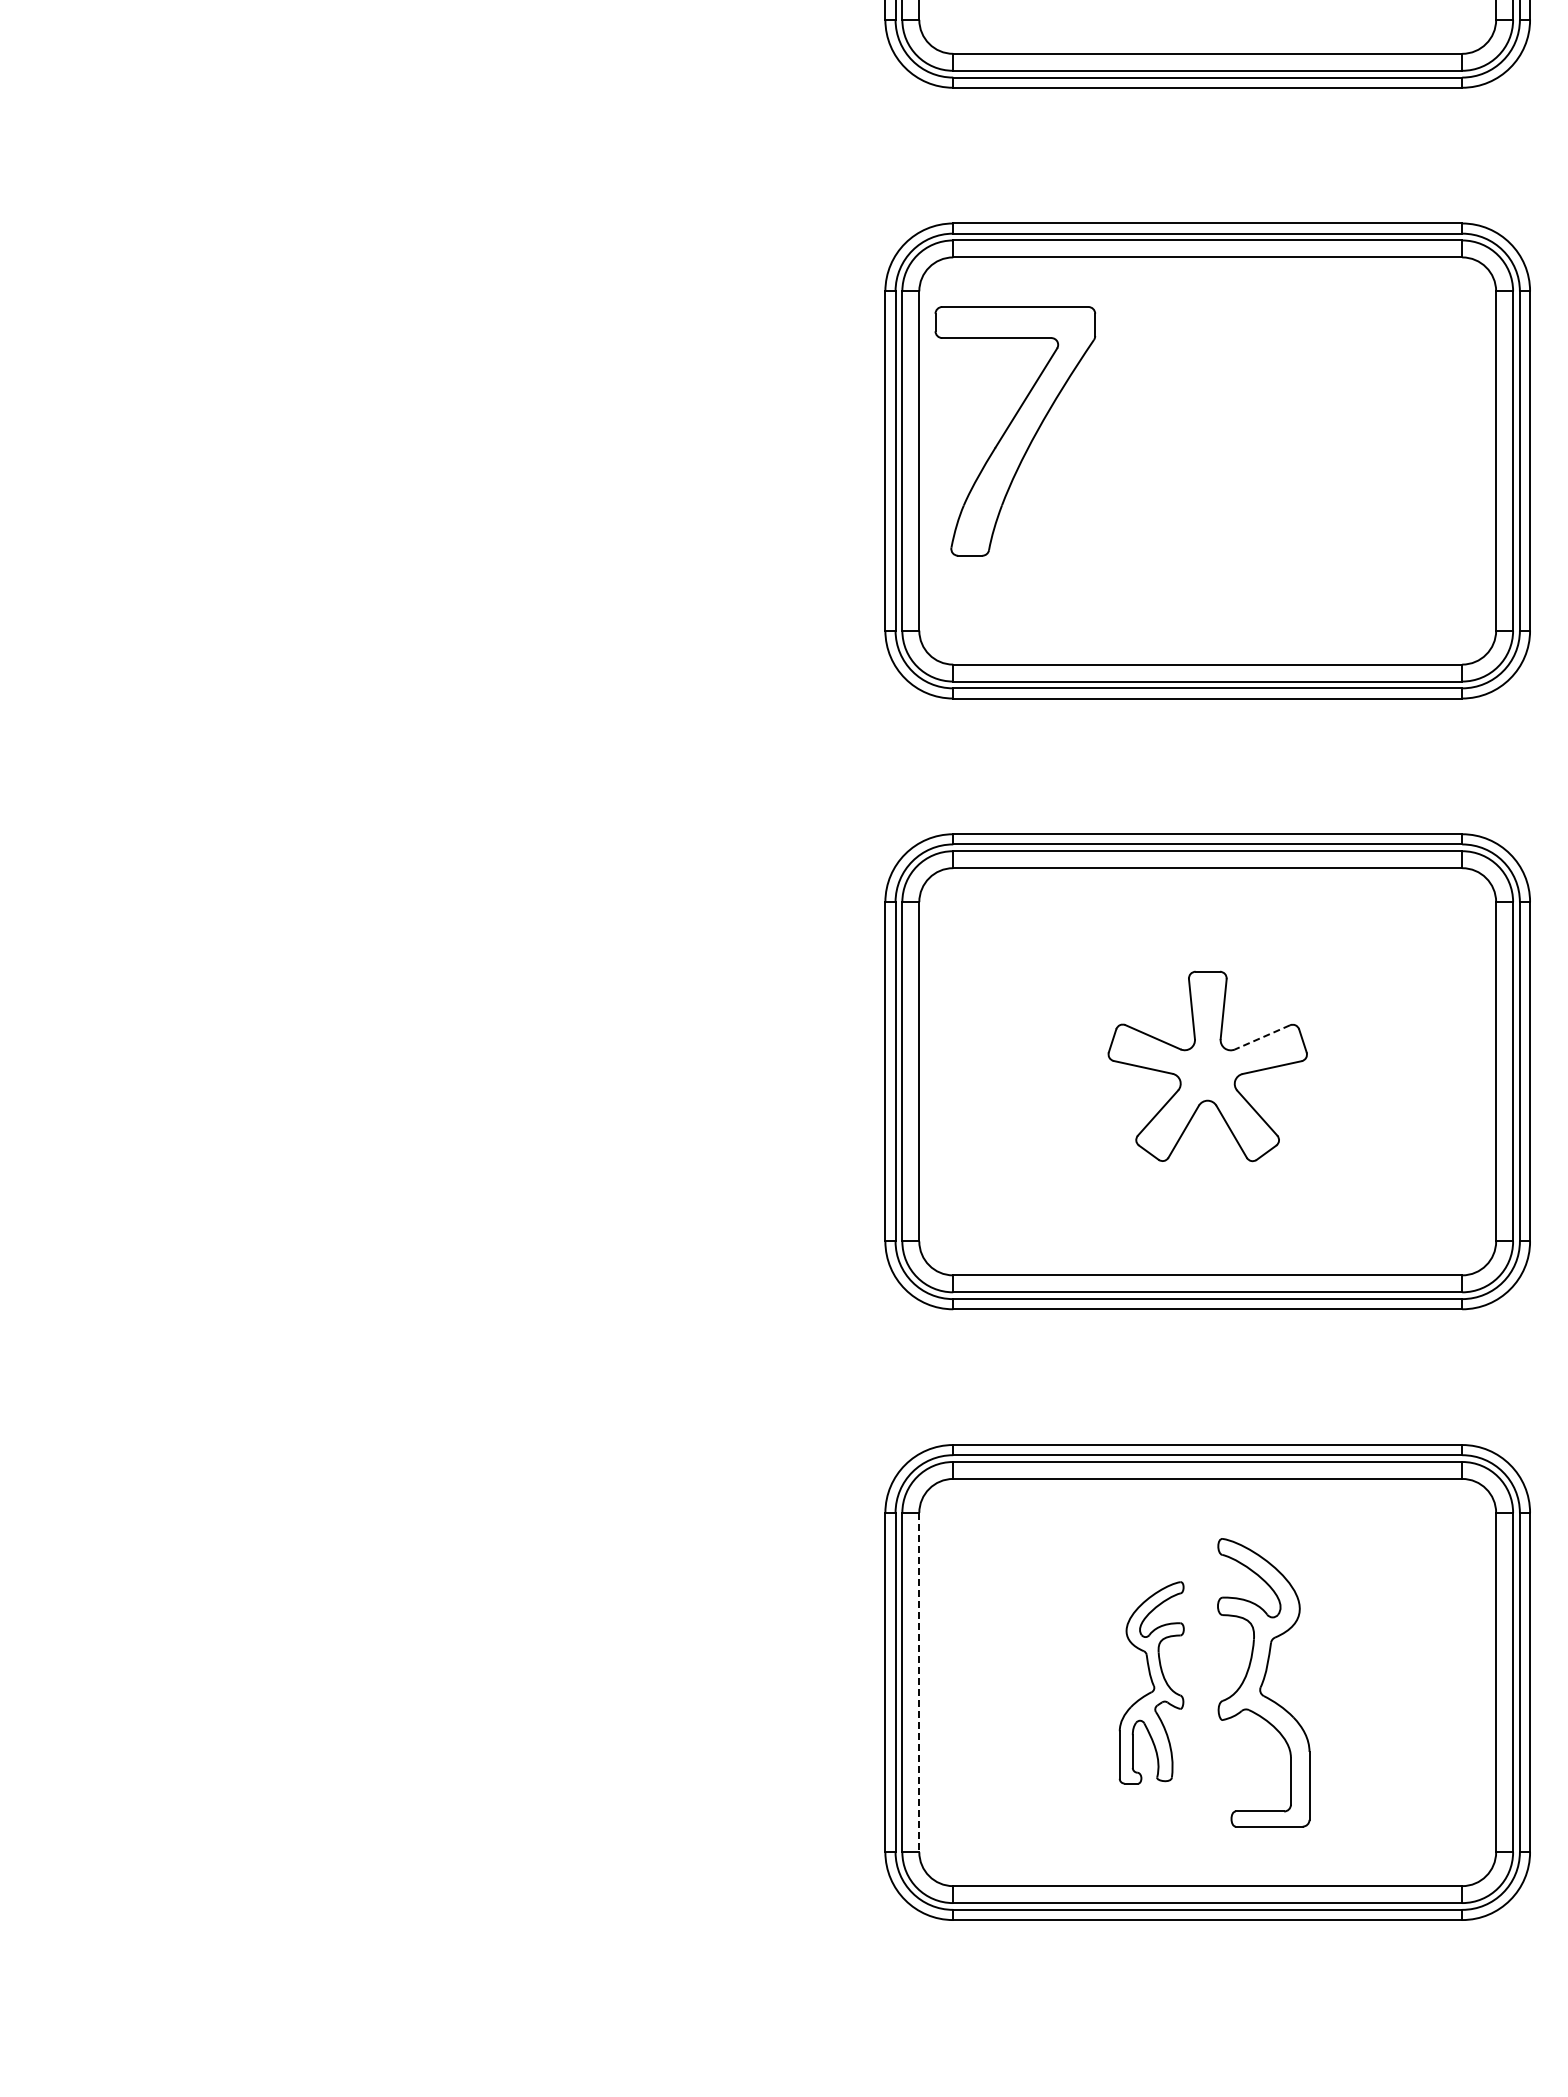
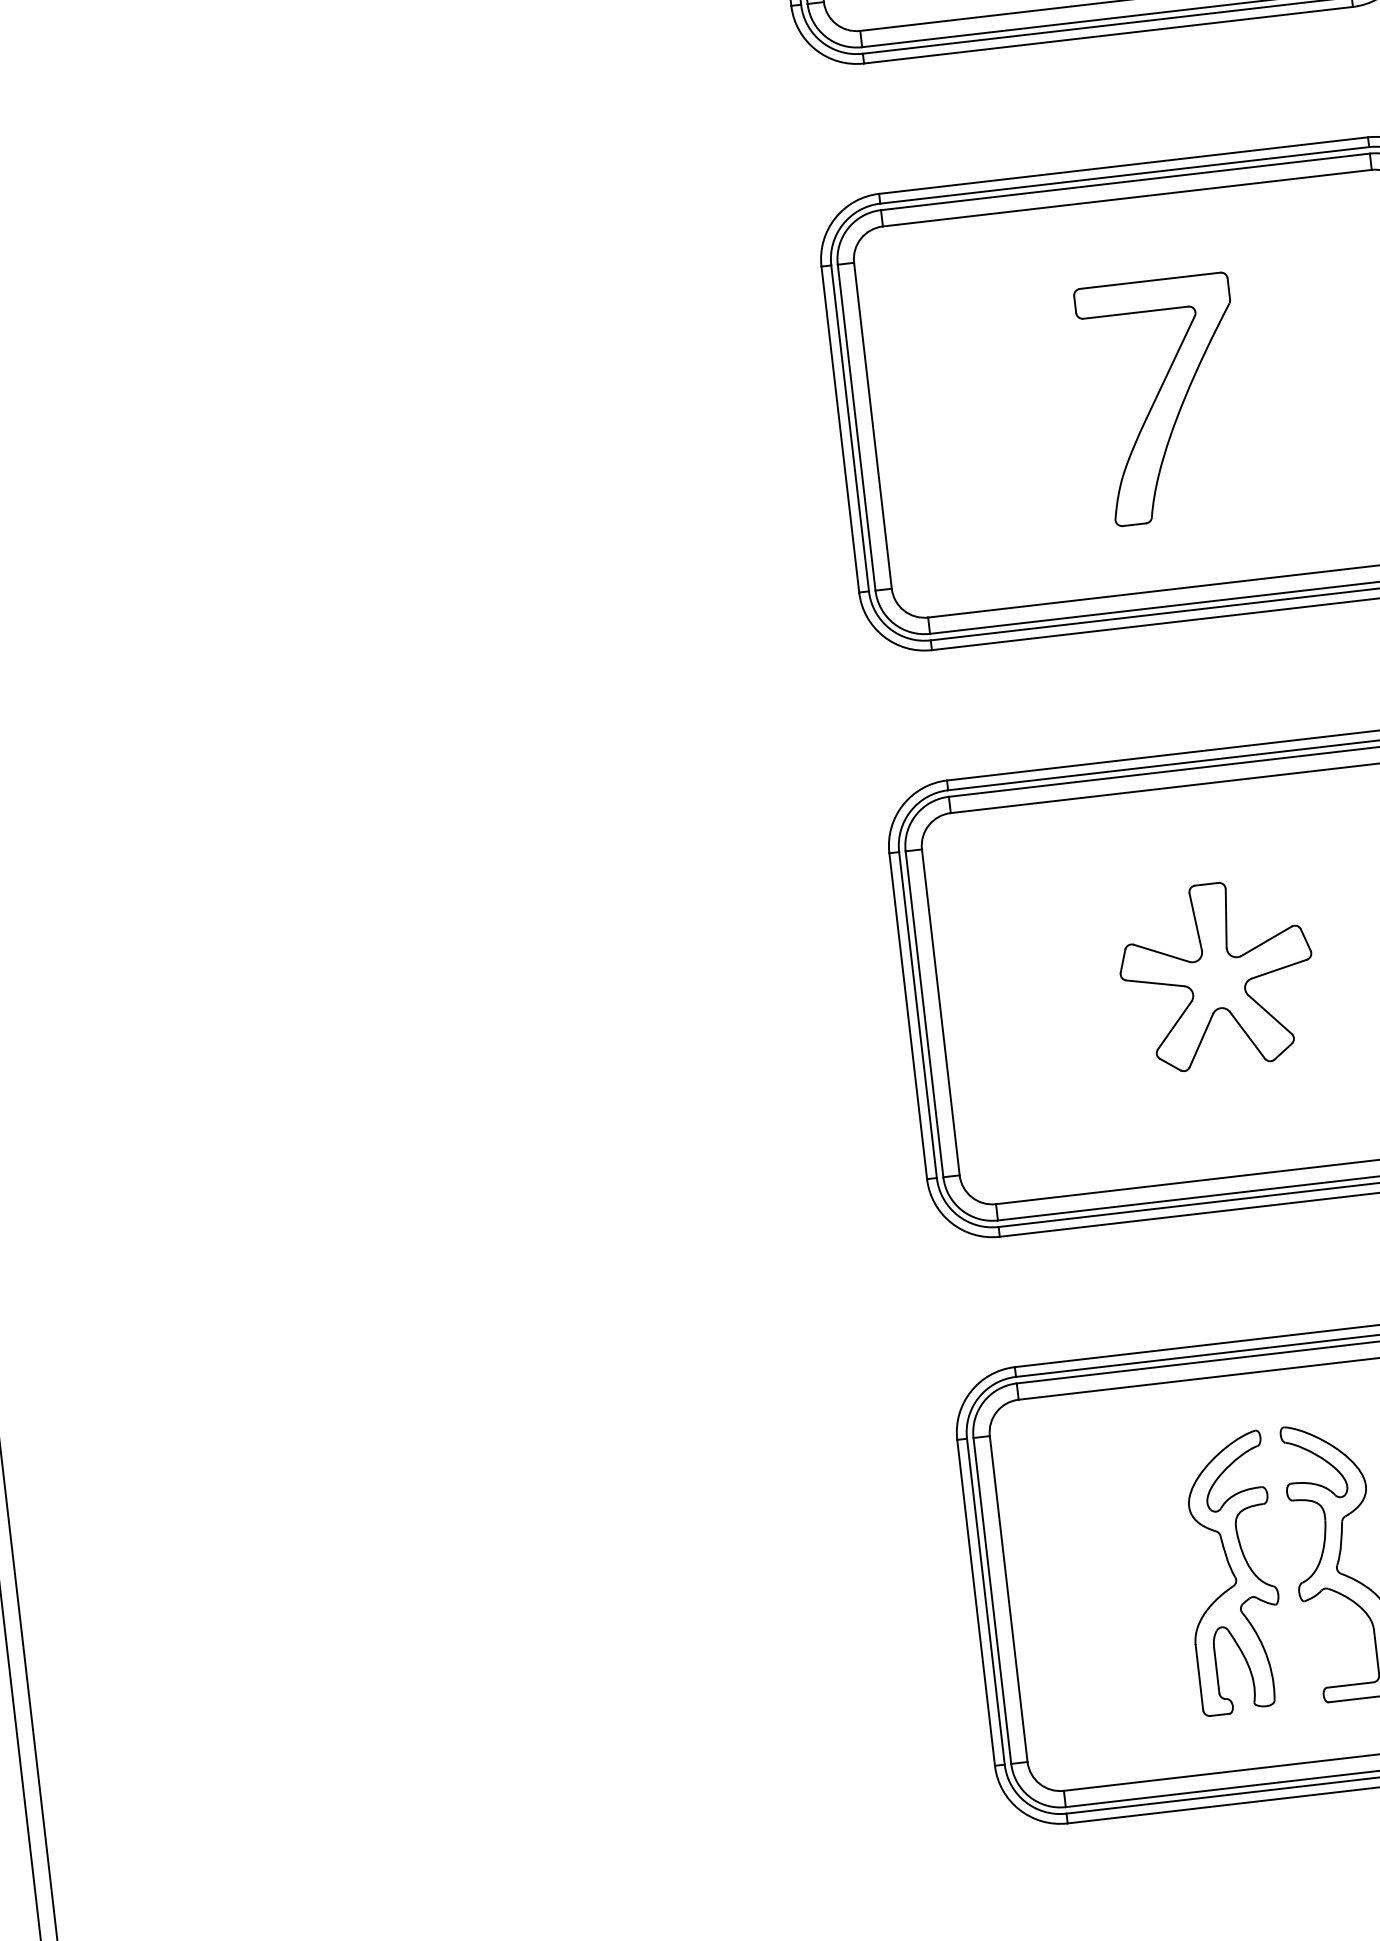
part: (1015, 431) -> (1164, 400), moved
line: (1261, 1037) -> (1265, 941), dashed -> solid
line: (919, 1682) -> (1008, 1598), dashed -> solid
part: (1151, 1682) -> (1231, 1573), size x1.43

